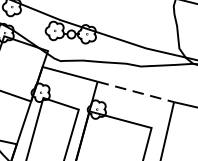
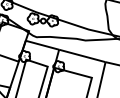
line: (136, 92) -> (82, 56), dashed -> solid

